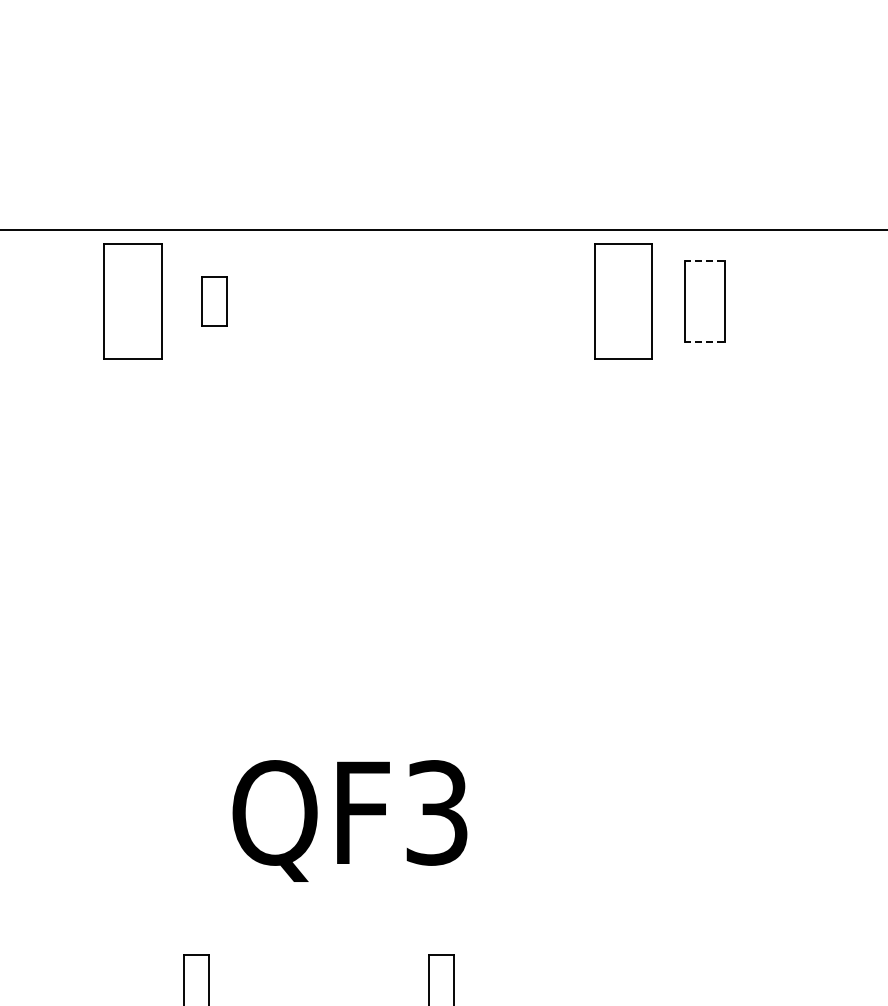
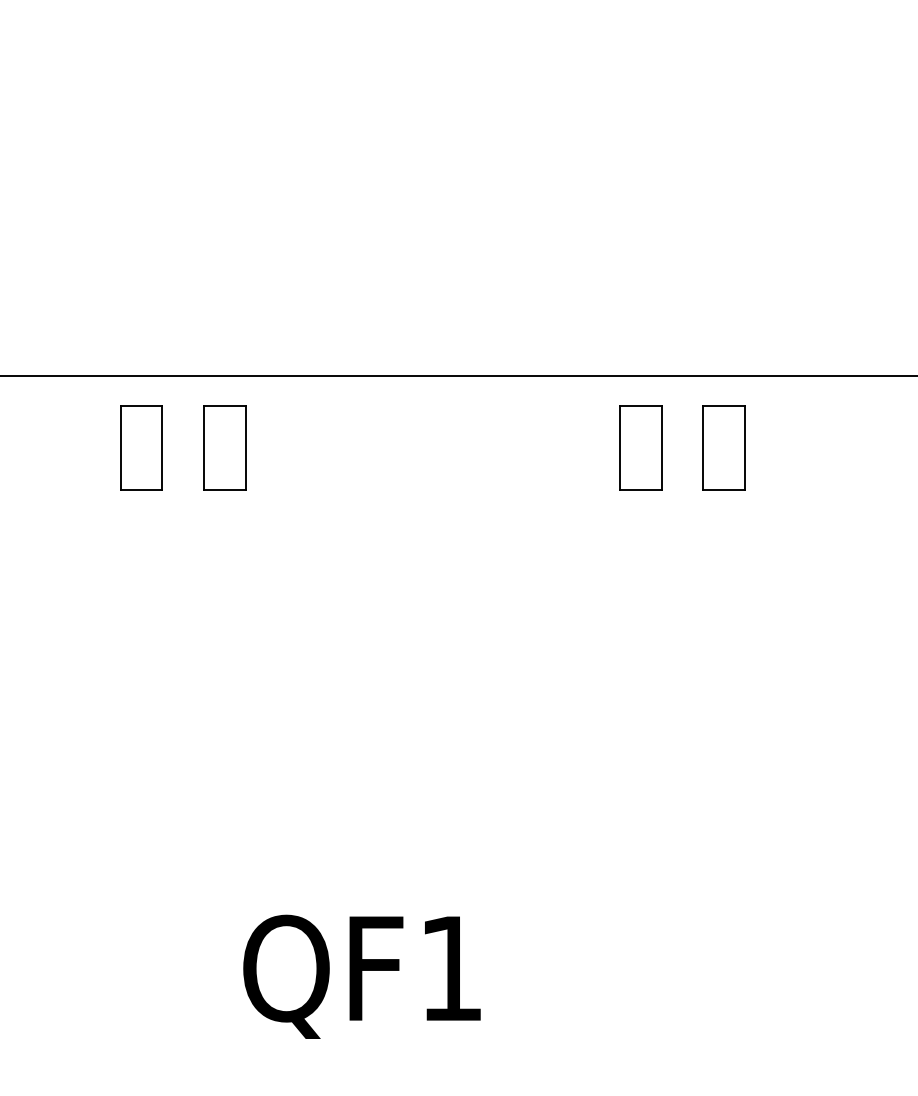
line: (705, 260) -> (724, 406), dashed -> solid
part: (132, 301) -> (141, 447), size x0.71
part: (214, 301) -> (224, 447), size x1.67
part: (622, 301) -> (640, 447), size x0.71
line: (705, 342) -> (724, 489), dashed -> solid
text: (437, 812) -> (451, 968), QF3 -> QF1

